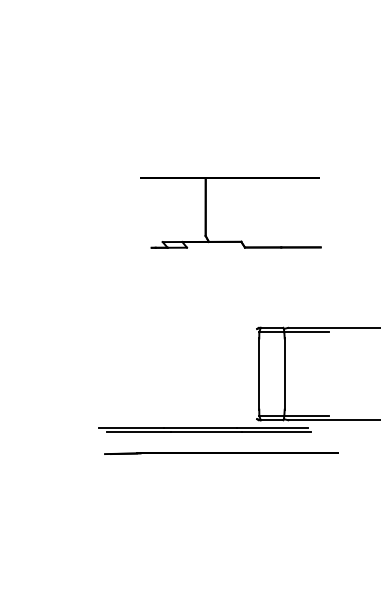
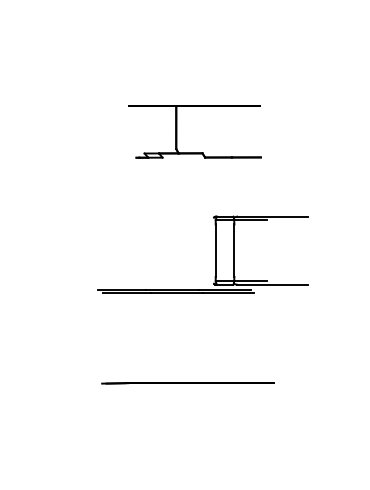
line: (220, 453) -> (187, 383), moved

